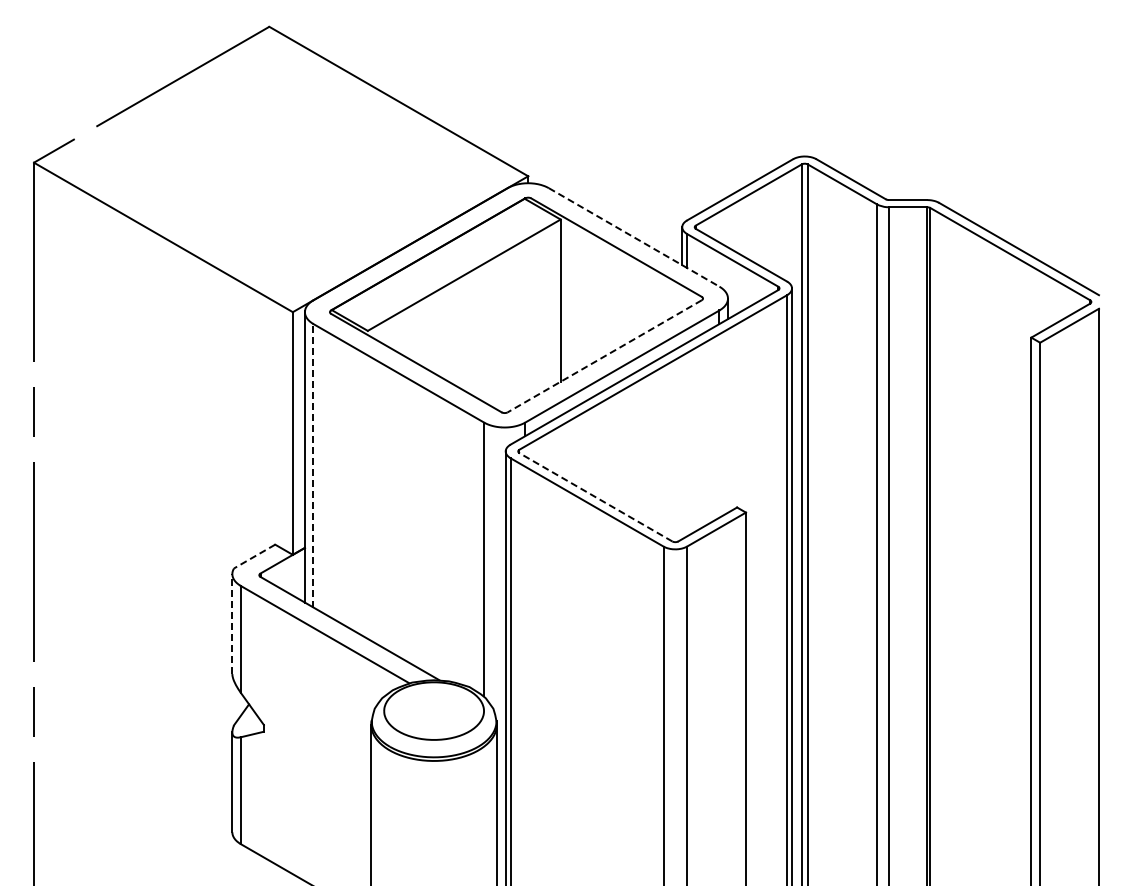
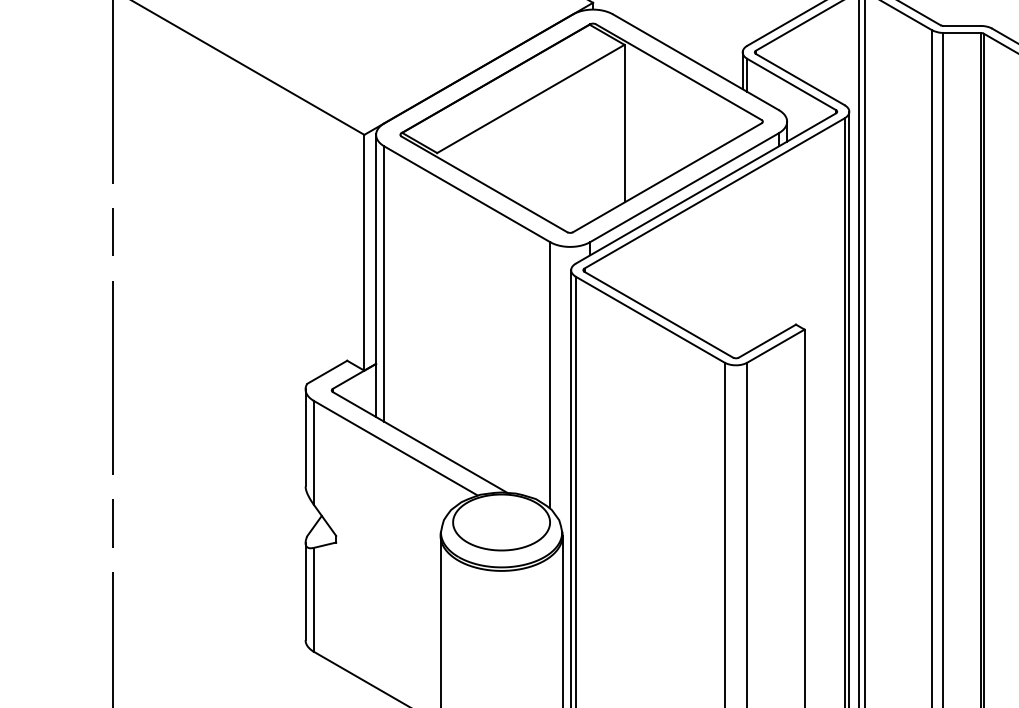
line: (634, 237) -> (696, 62), dashed -> solid
line: (604, 356) -> (667, 177), dashed -> solid
line: (313, 465) -> (384, 283), dashed -> solid
line: (595, 497) -> (658, 314), dashed -> solid
line: (254, 556) -> (327, 372), dashed -> solid
line: (232, 624) -> (305, 438), dashed -> solid

